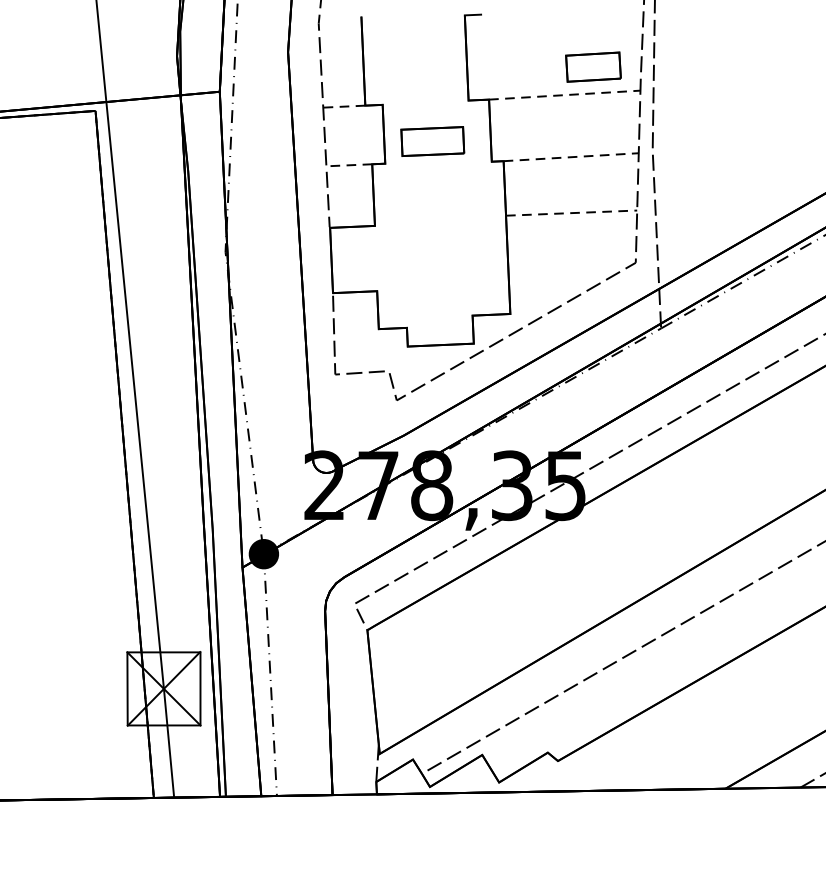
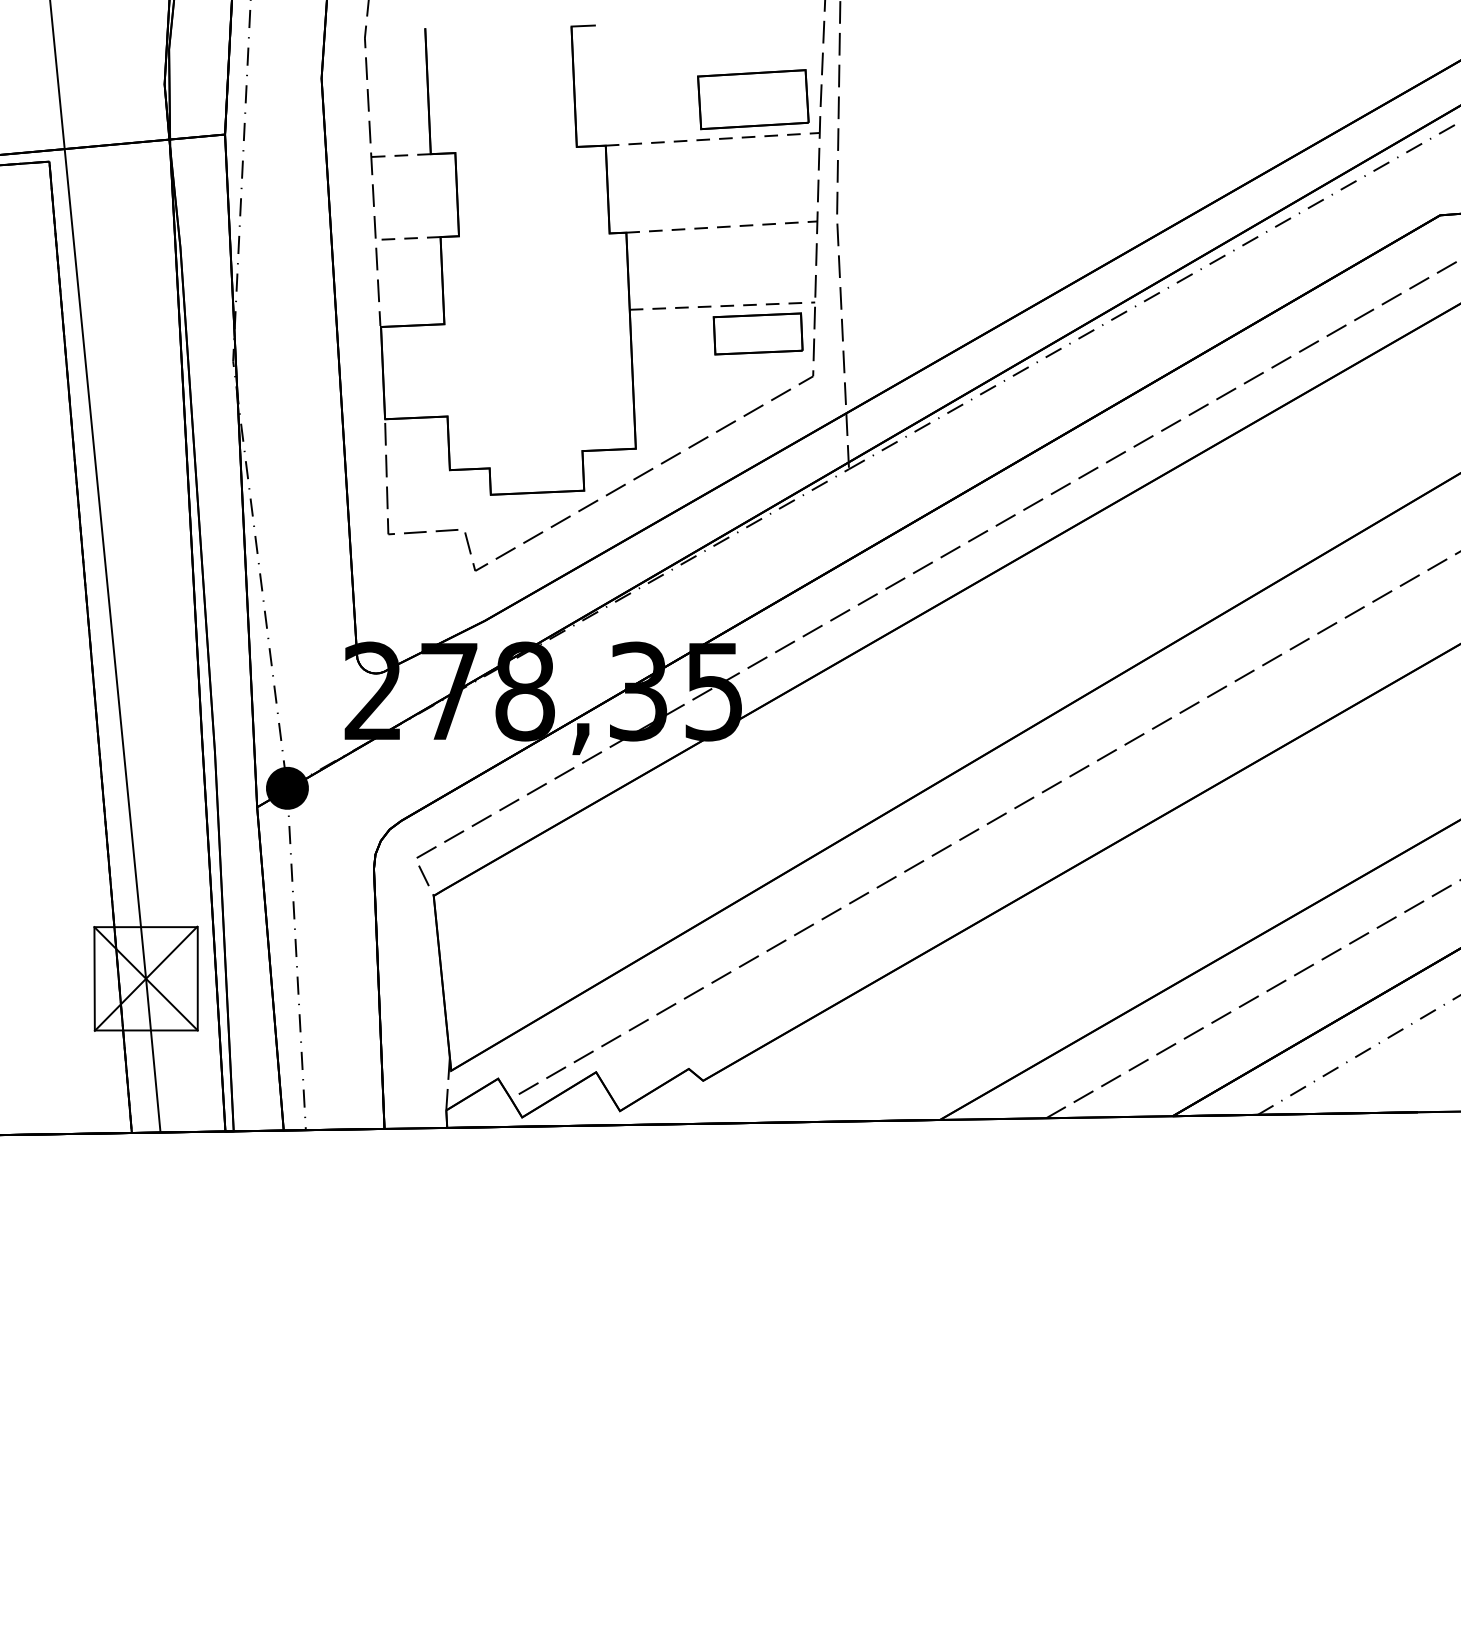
part: (593, 66) -> (753, 99), size x1.43
part: (432, 141) -> (757, 333), moved

